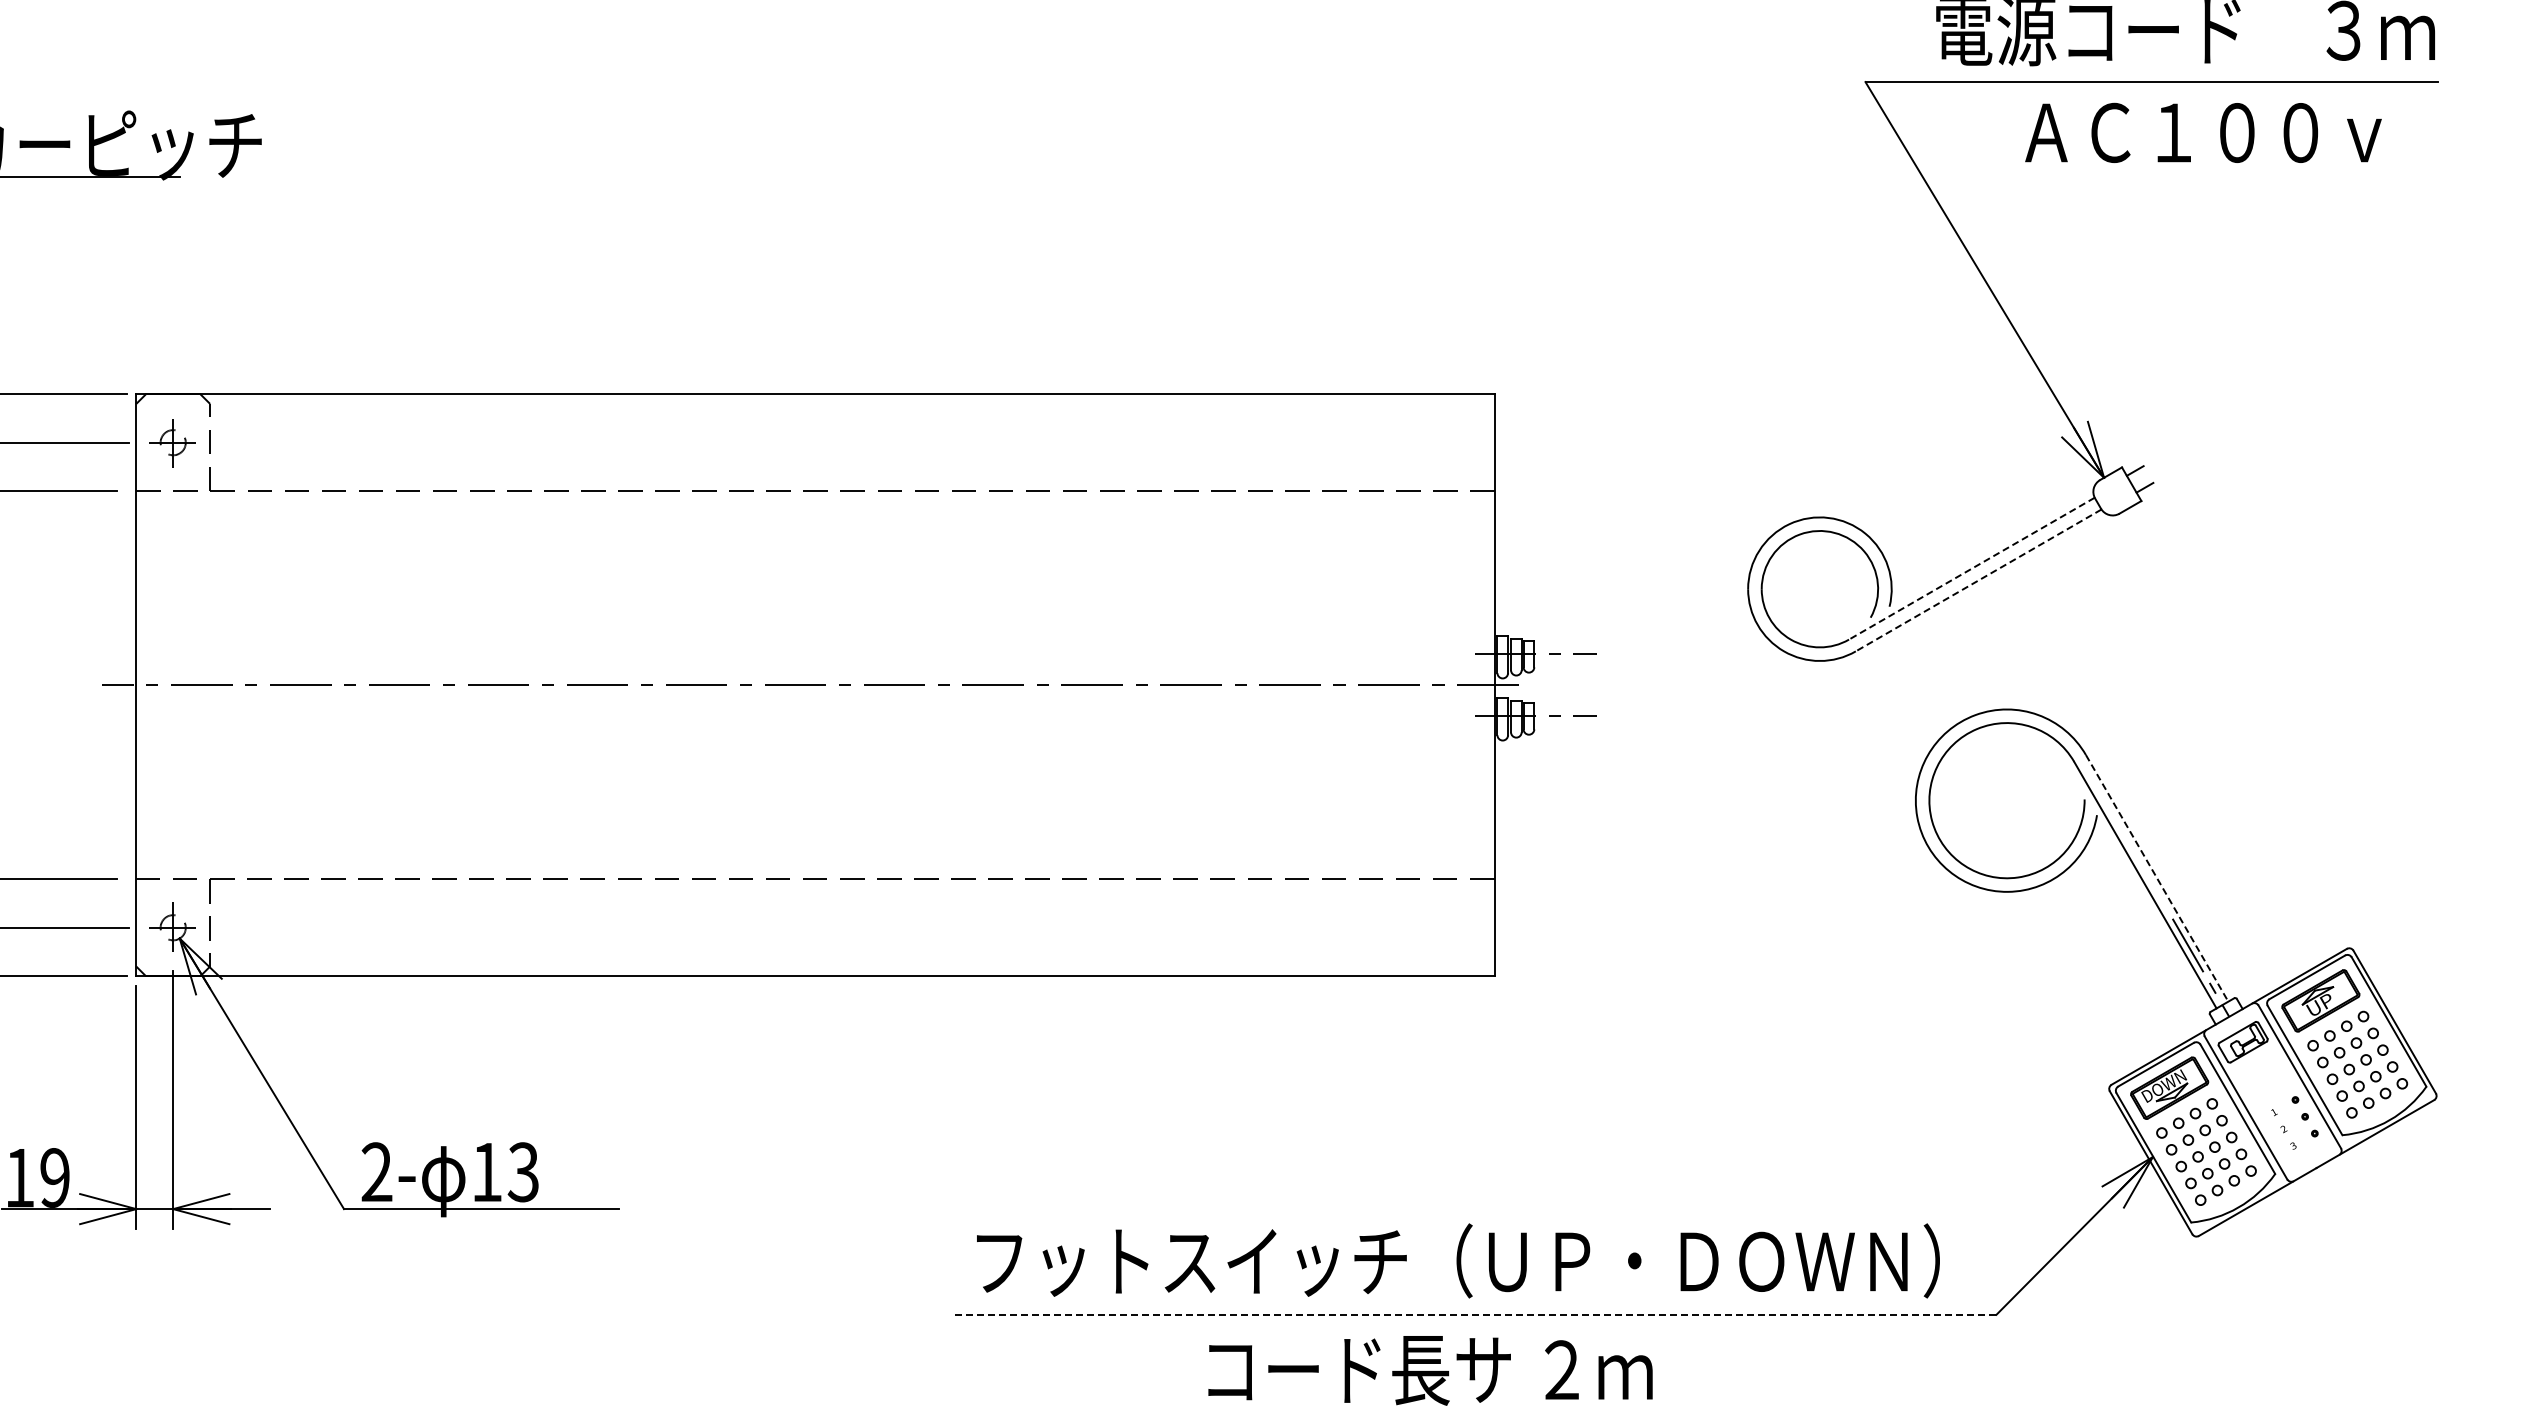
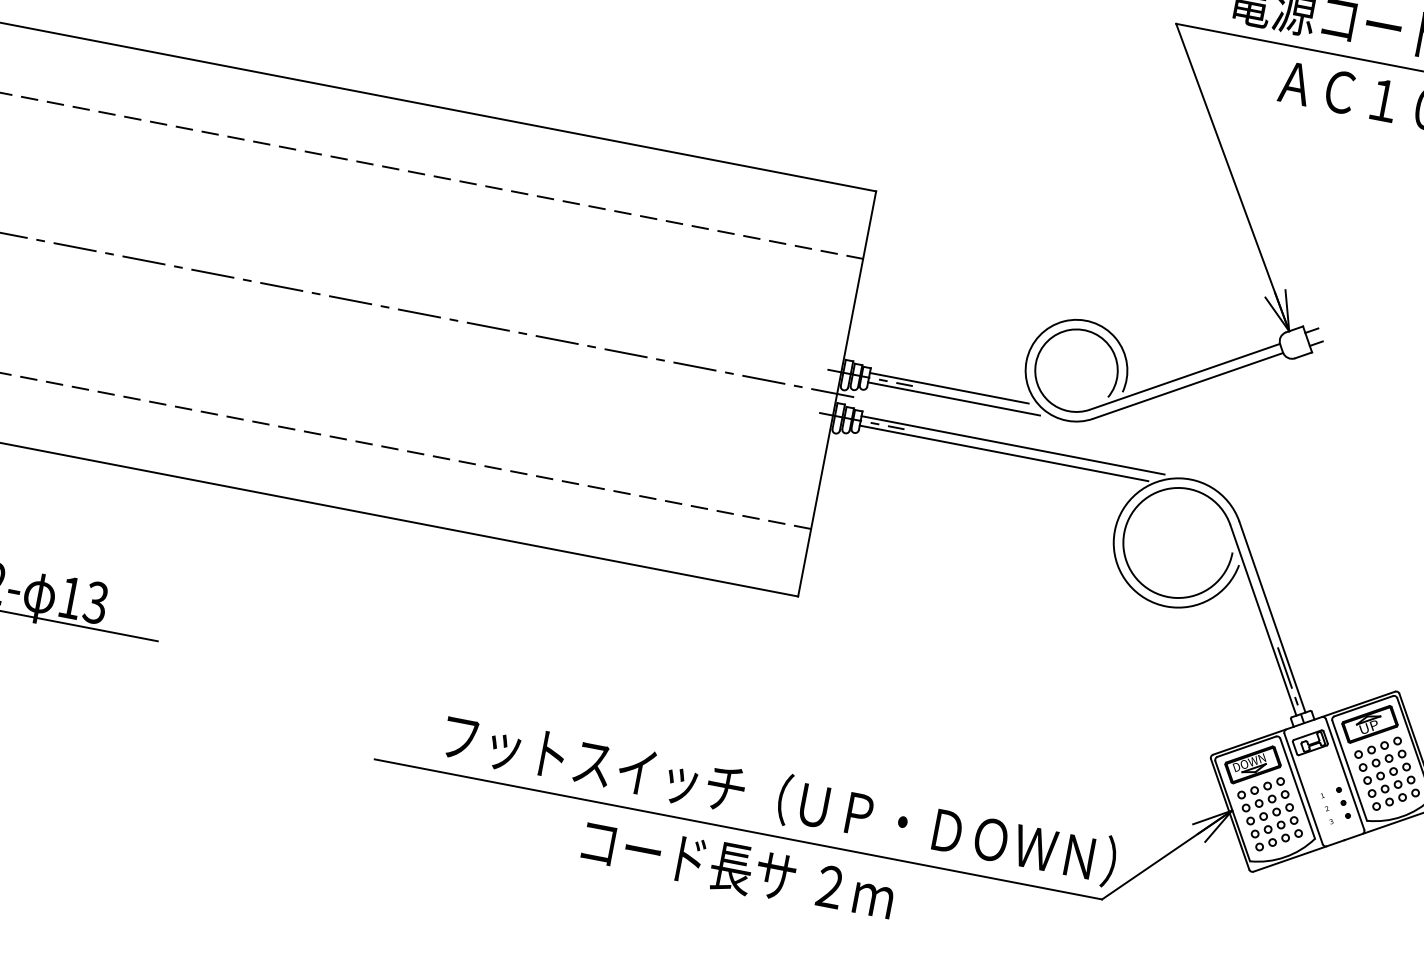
line: (1971, 568) -> (1184, 376), dashed -> solid
line: (1978, 580) -> (1188, 385), dashed -> solid
line: (1648, 647) -> (949, 388), added
line: (1657, 660) -> (953, 398), added
line: (1751, 709) -> (1012, 445), added
line: (1741, 723) -> (1003, 453), added
line: (2157, 878) -> (1272, 617), dashed -> solid
text: (1458, 1260) -> (780, 798), moved
line: (1473, 1314) -> (738, 829), dashed -> solid
text: (1430, 1370) -> (738, 869), moved

